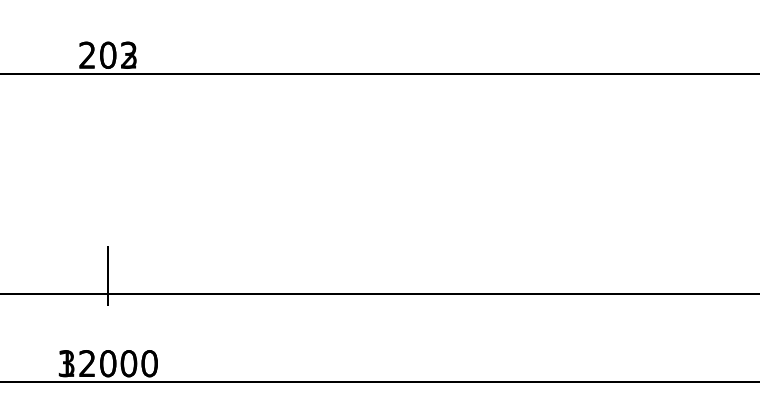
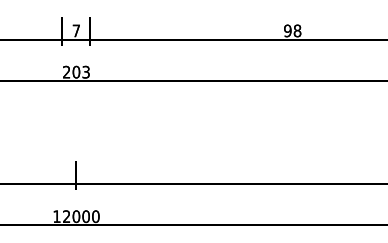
text: (127, 55) -> (85, 72), 202 -> 203
text: (65, 363) -> (56, 216), 32000 -> 12000

